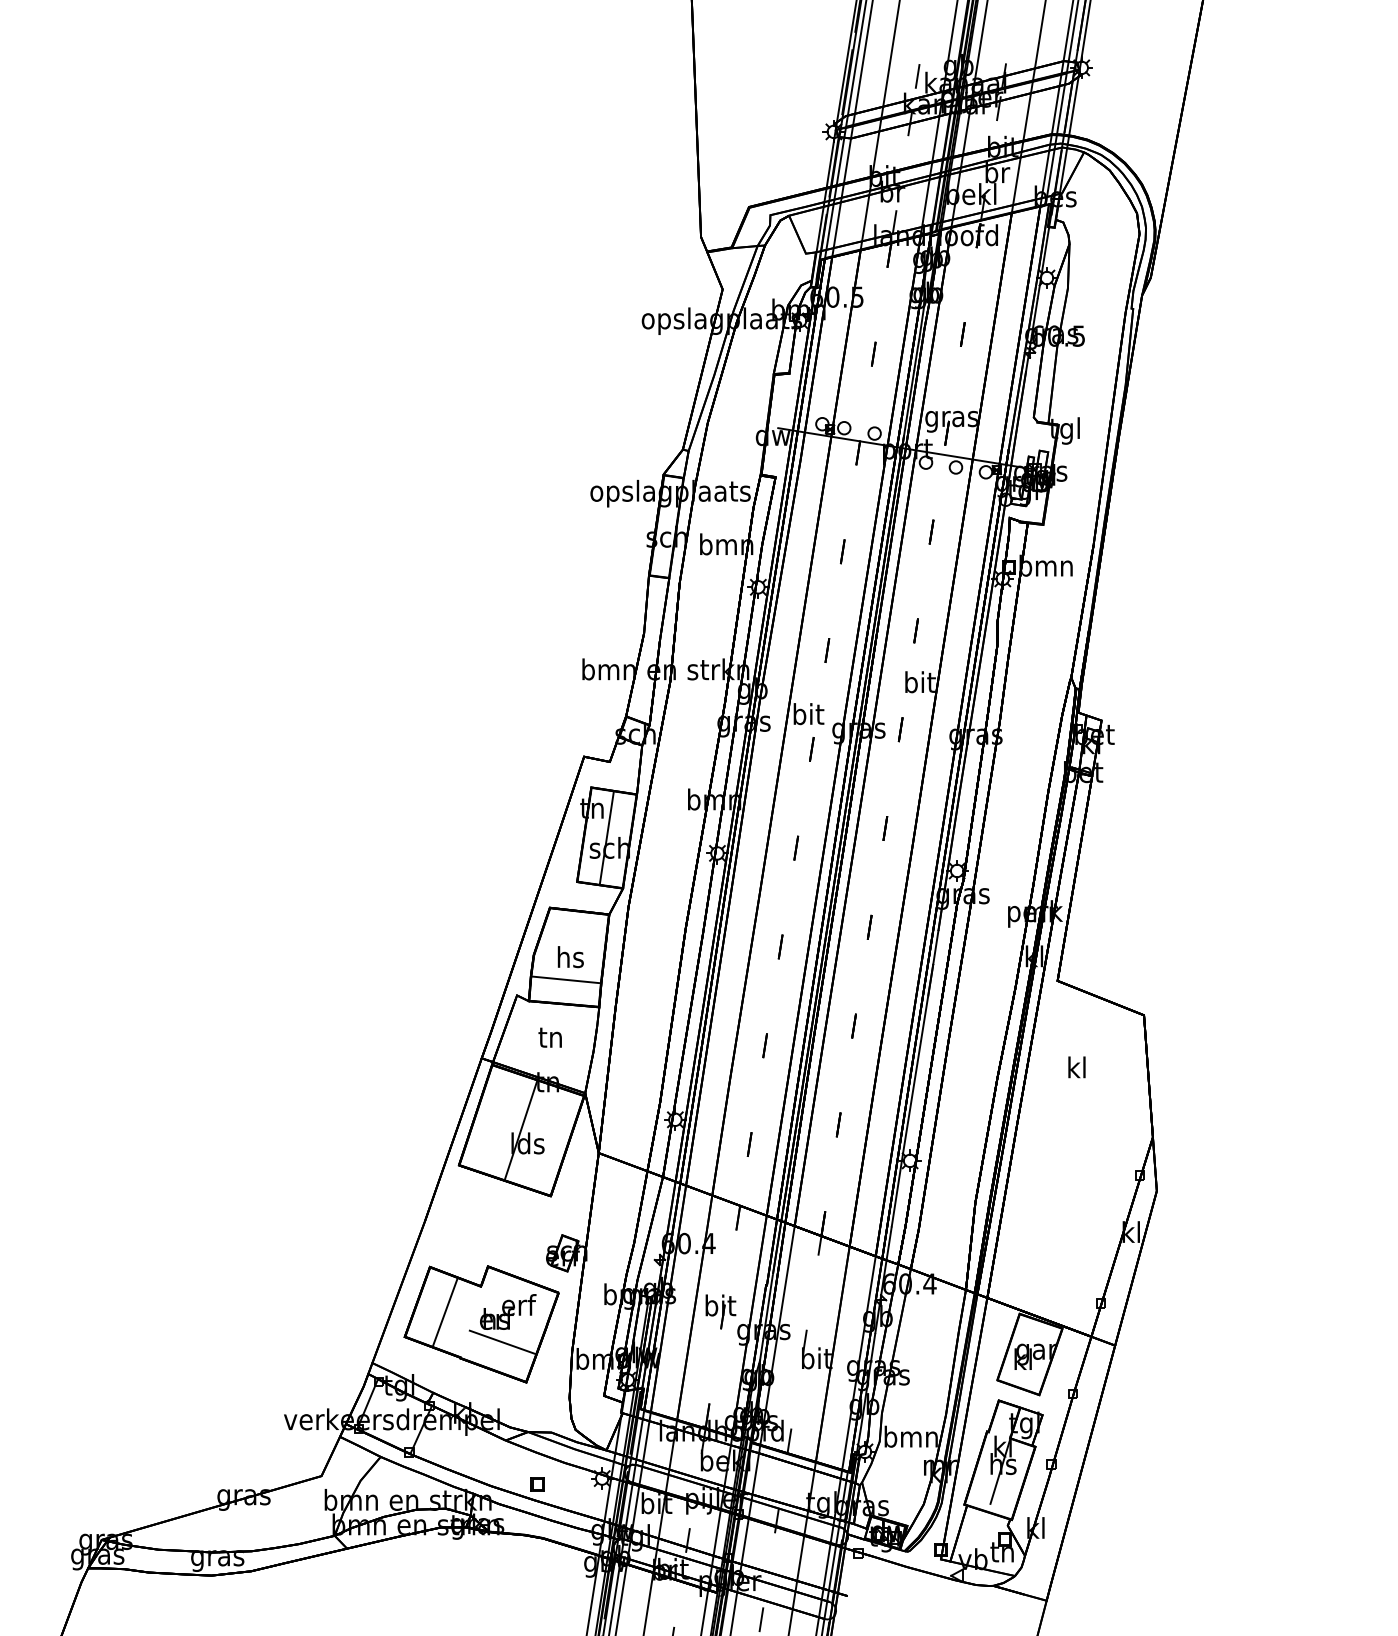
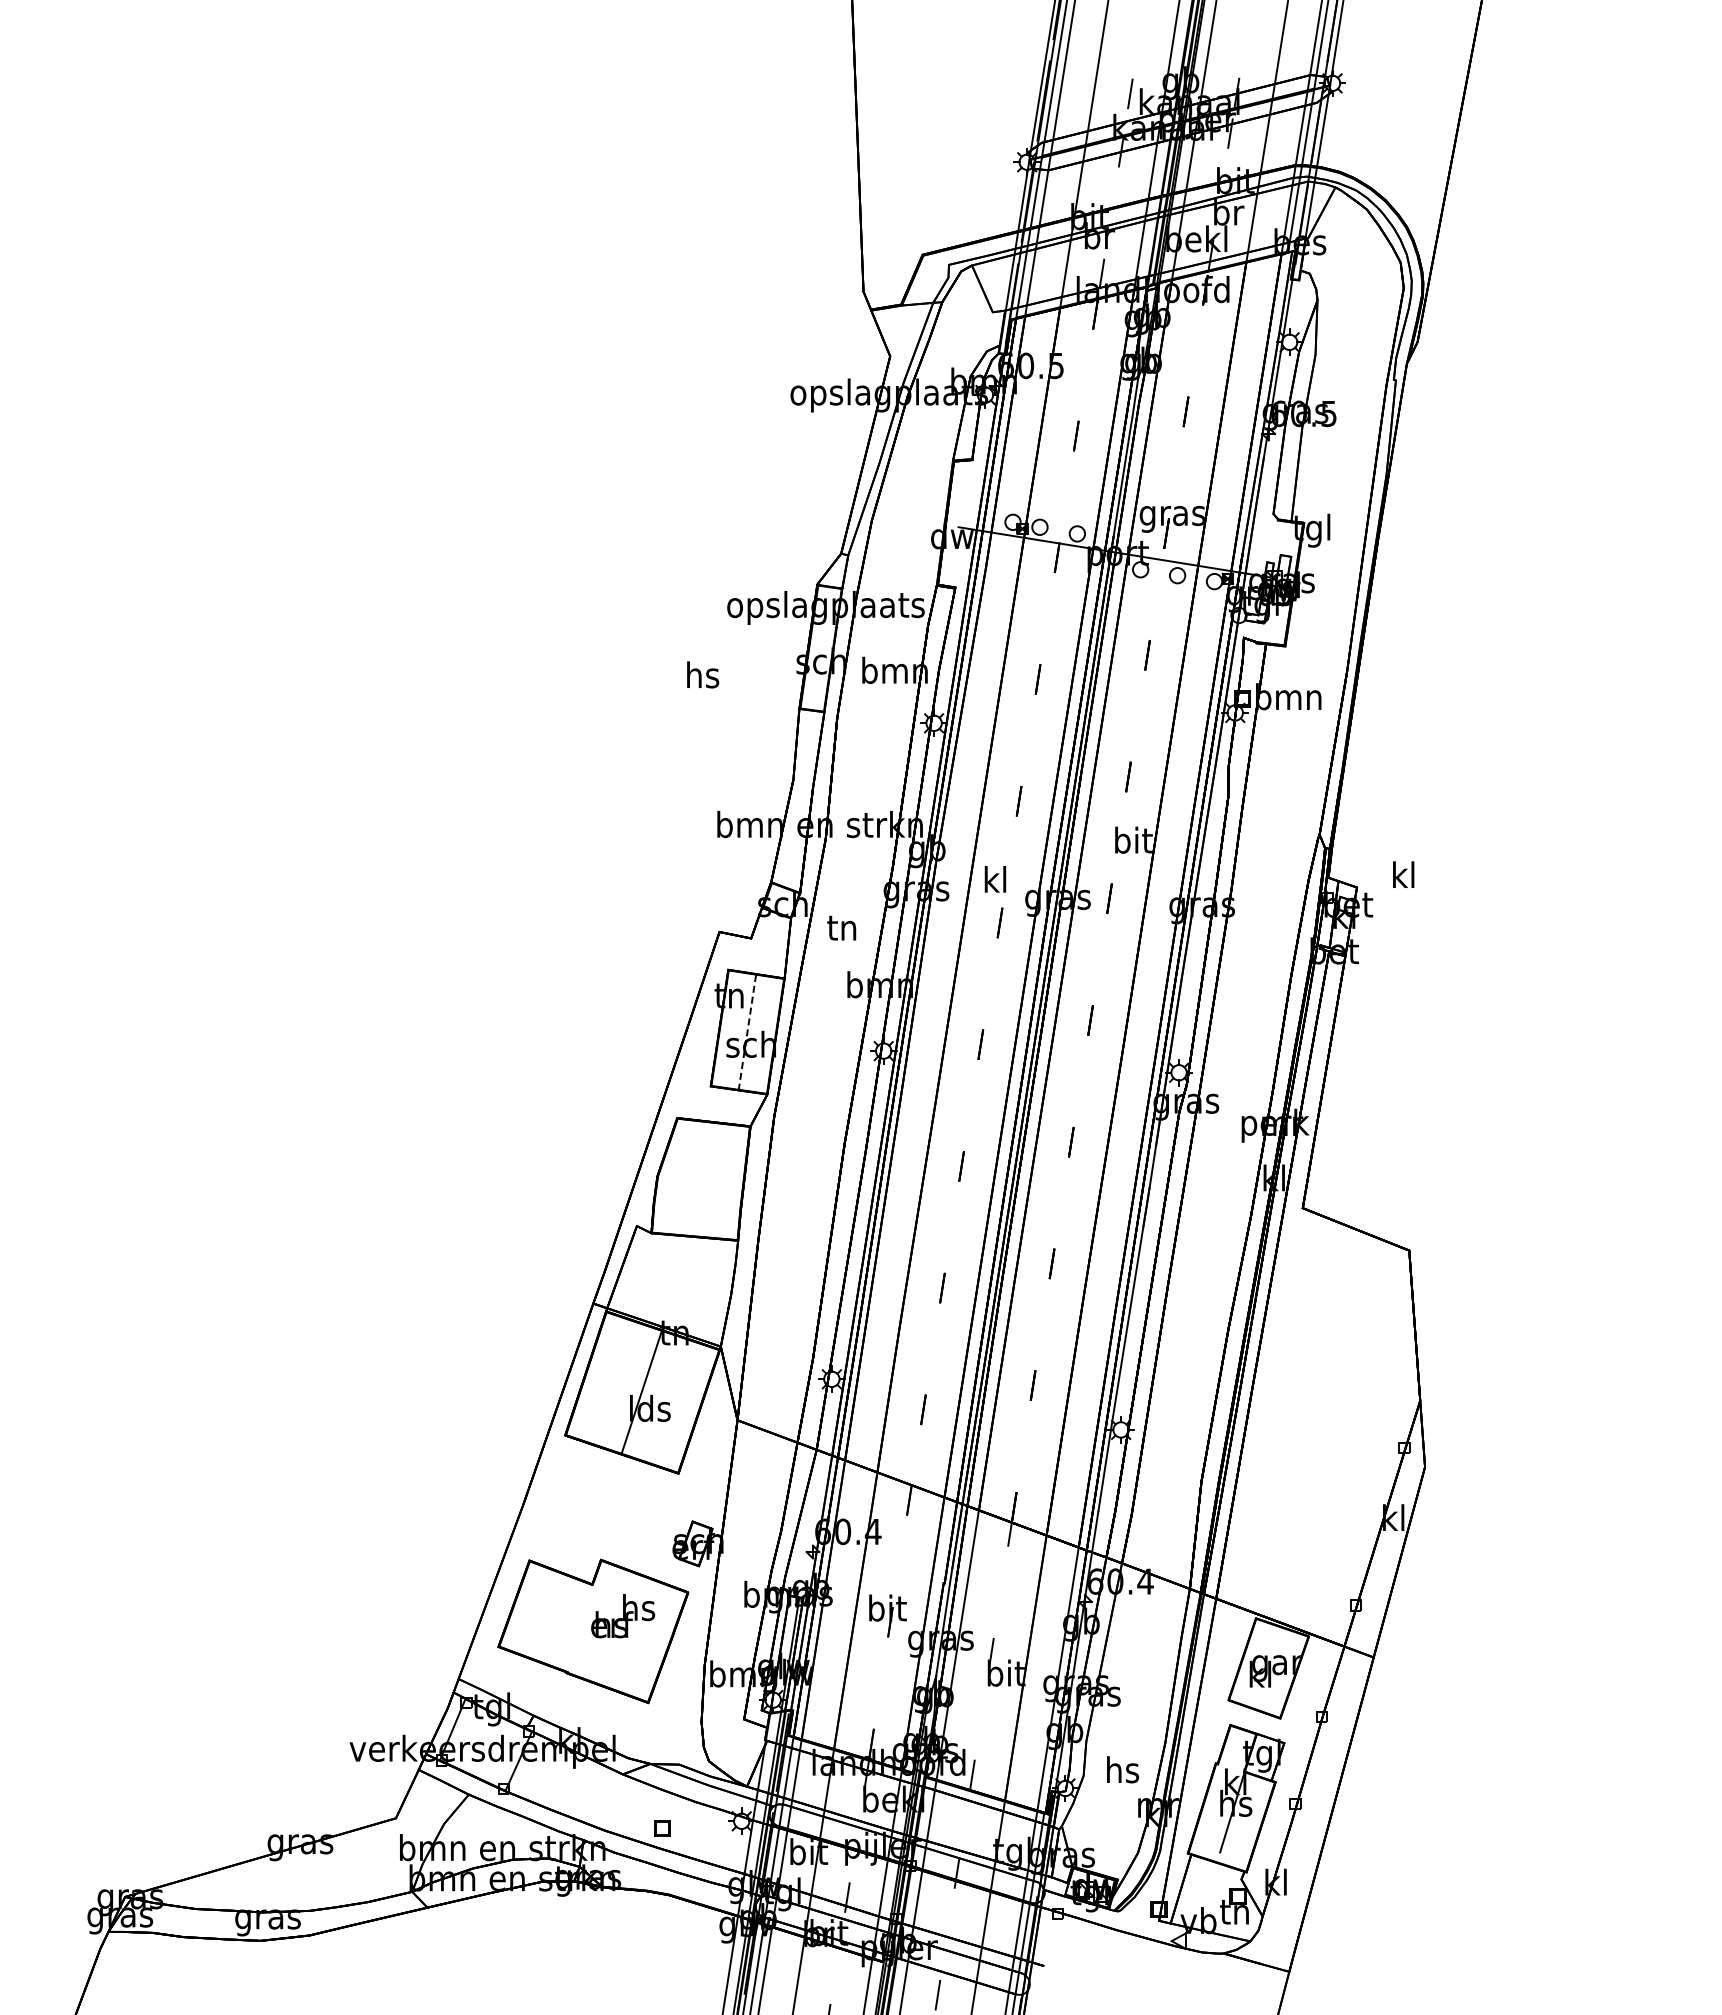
text: (808, 714) -> (996, 879), bit -> kl
line: (606, 838) -> (747, 1032), solid -> dashed
text: (571, 956) -> (703, 674), moved
line: (565, 979) -> (696, 1206), removed
text: (550, 1037) -> (841, 927), moved
text: (1076, 1067) -> (1403, 874), moved
text: (519, 1305) -> (639, 1607), erf -> hs
line: (445, 1312) -> (548, 1616), removed
line: (502, 1342) -> (618, 1653), removed
text: (911, 1436) -> (1122, 1769), bmn -> hs

